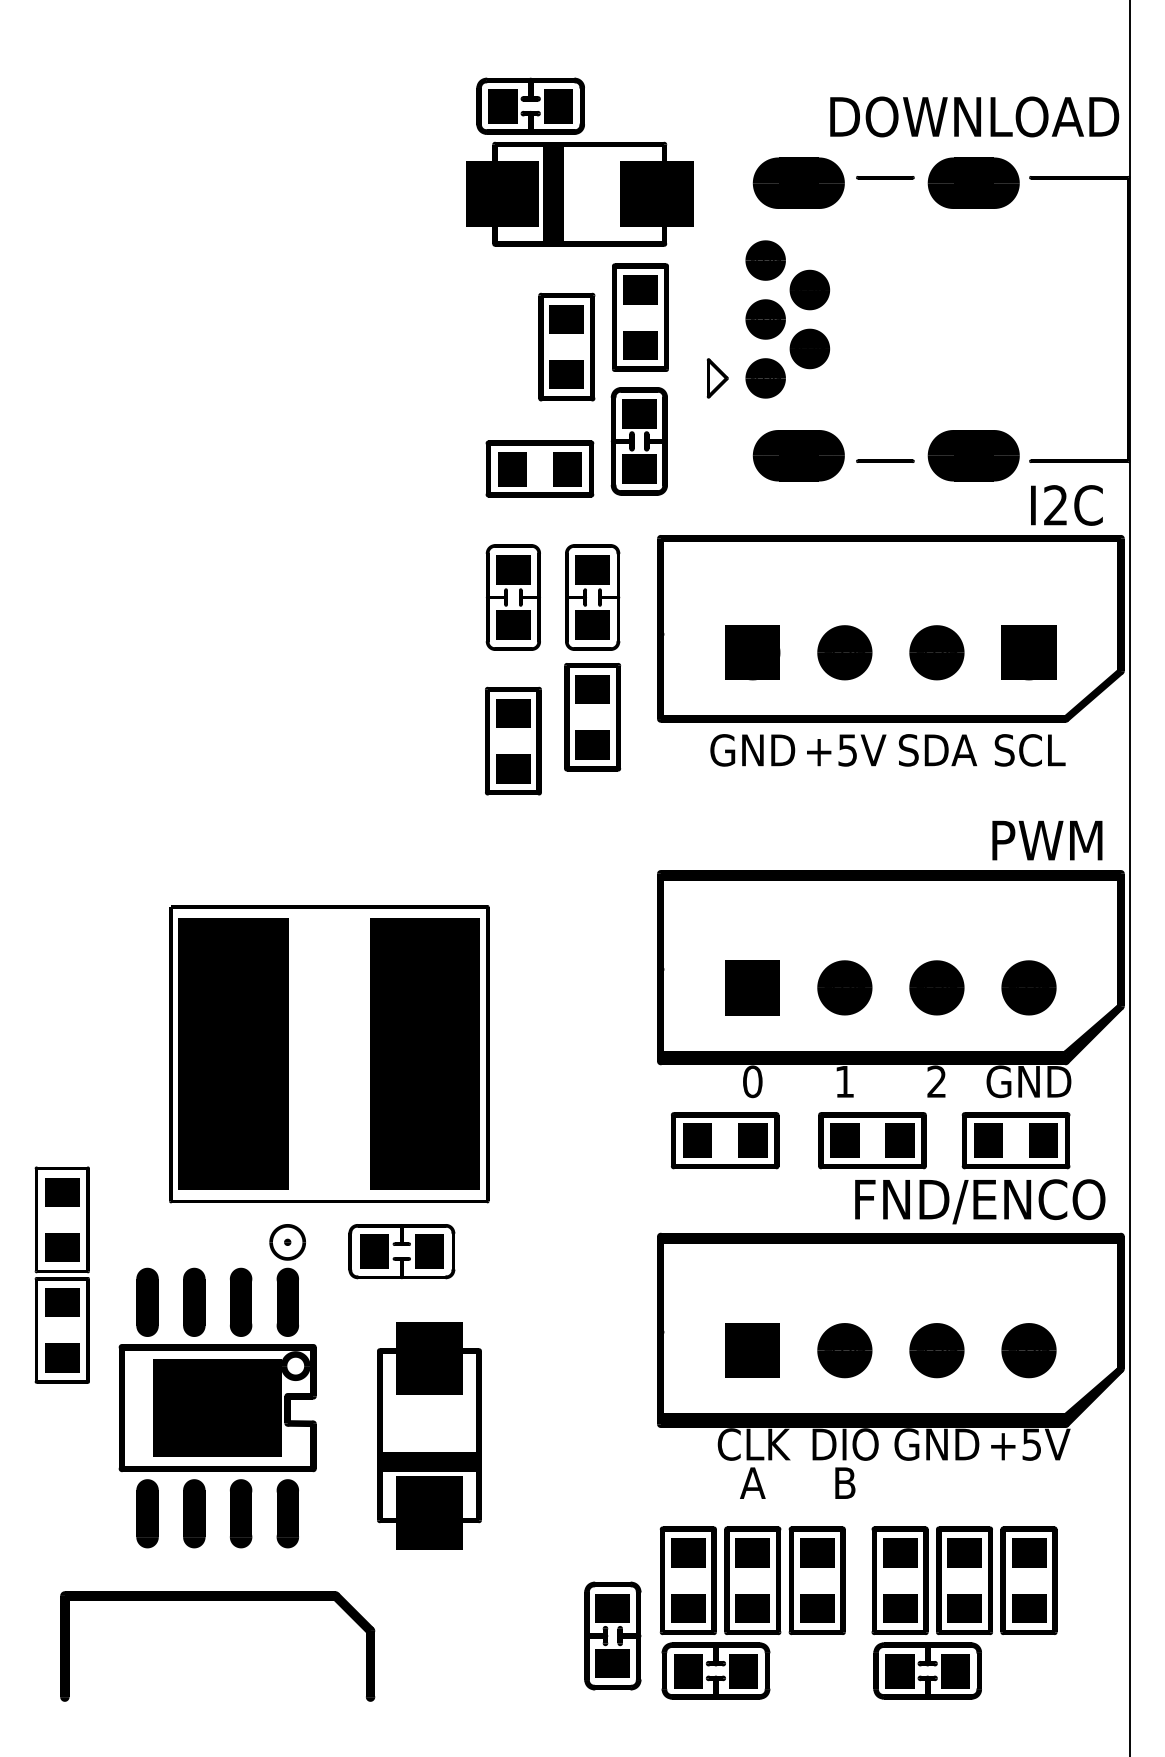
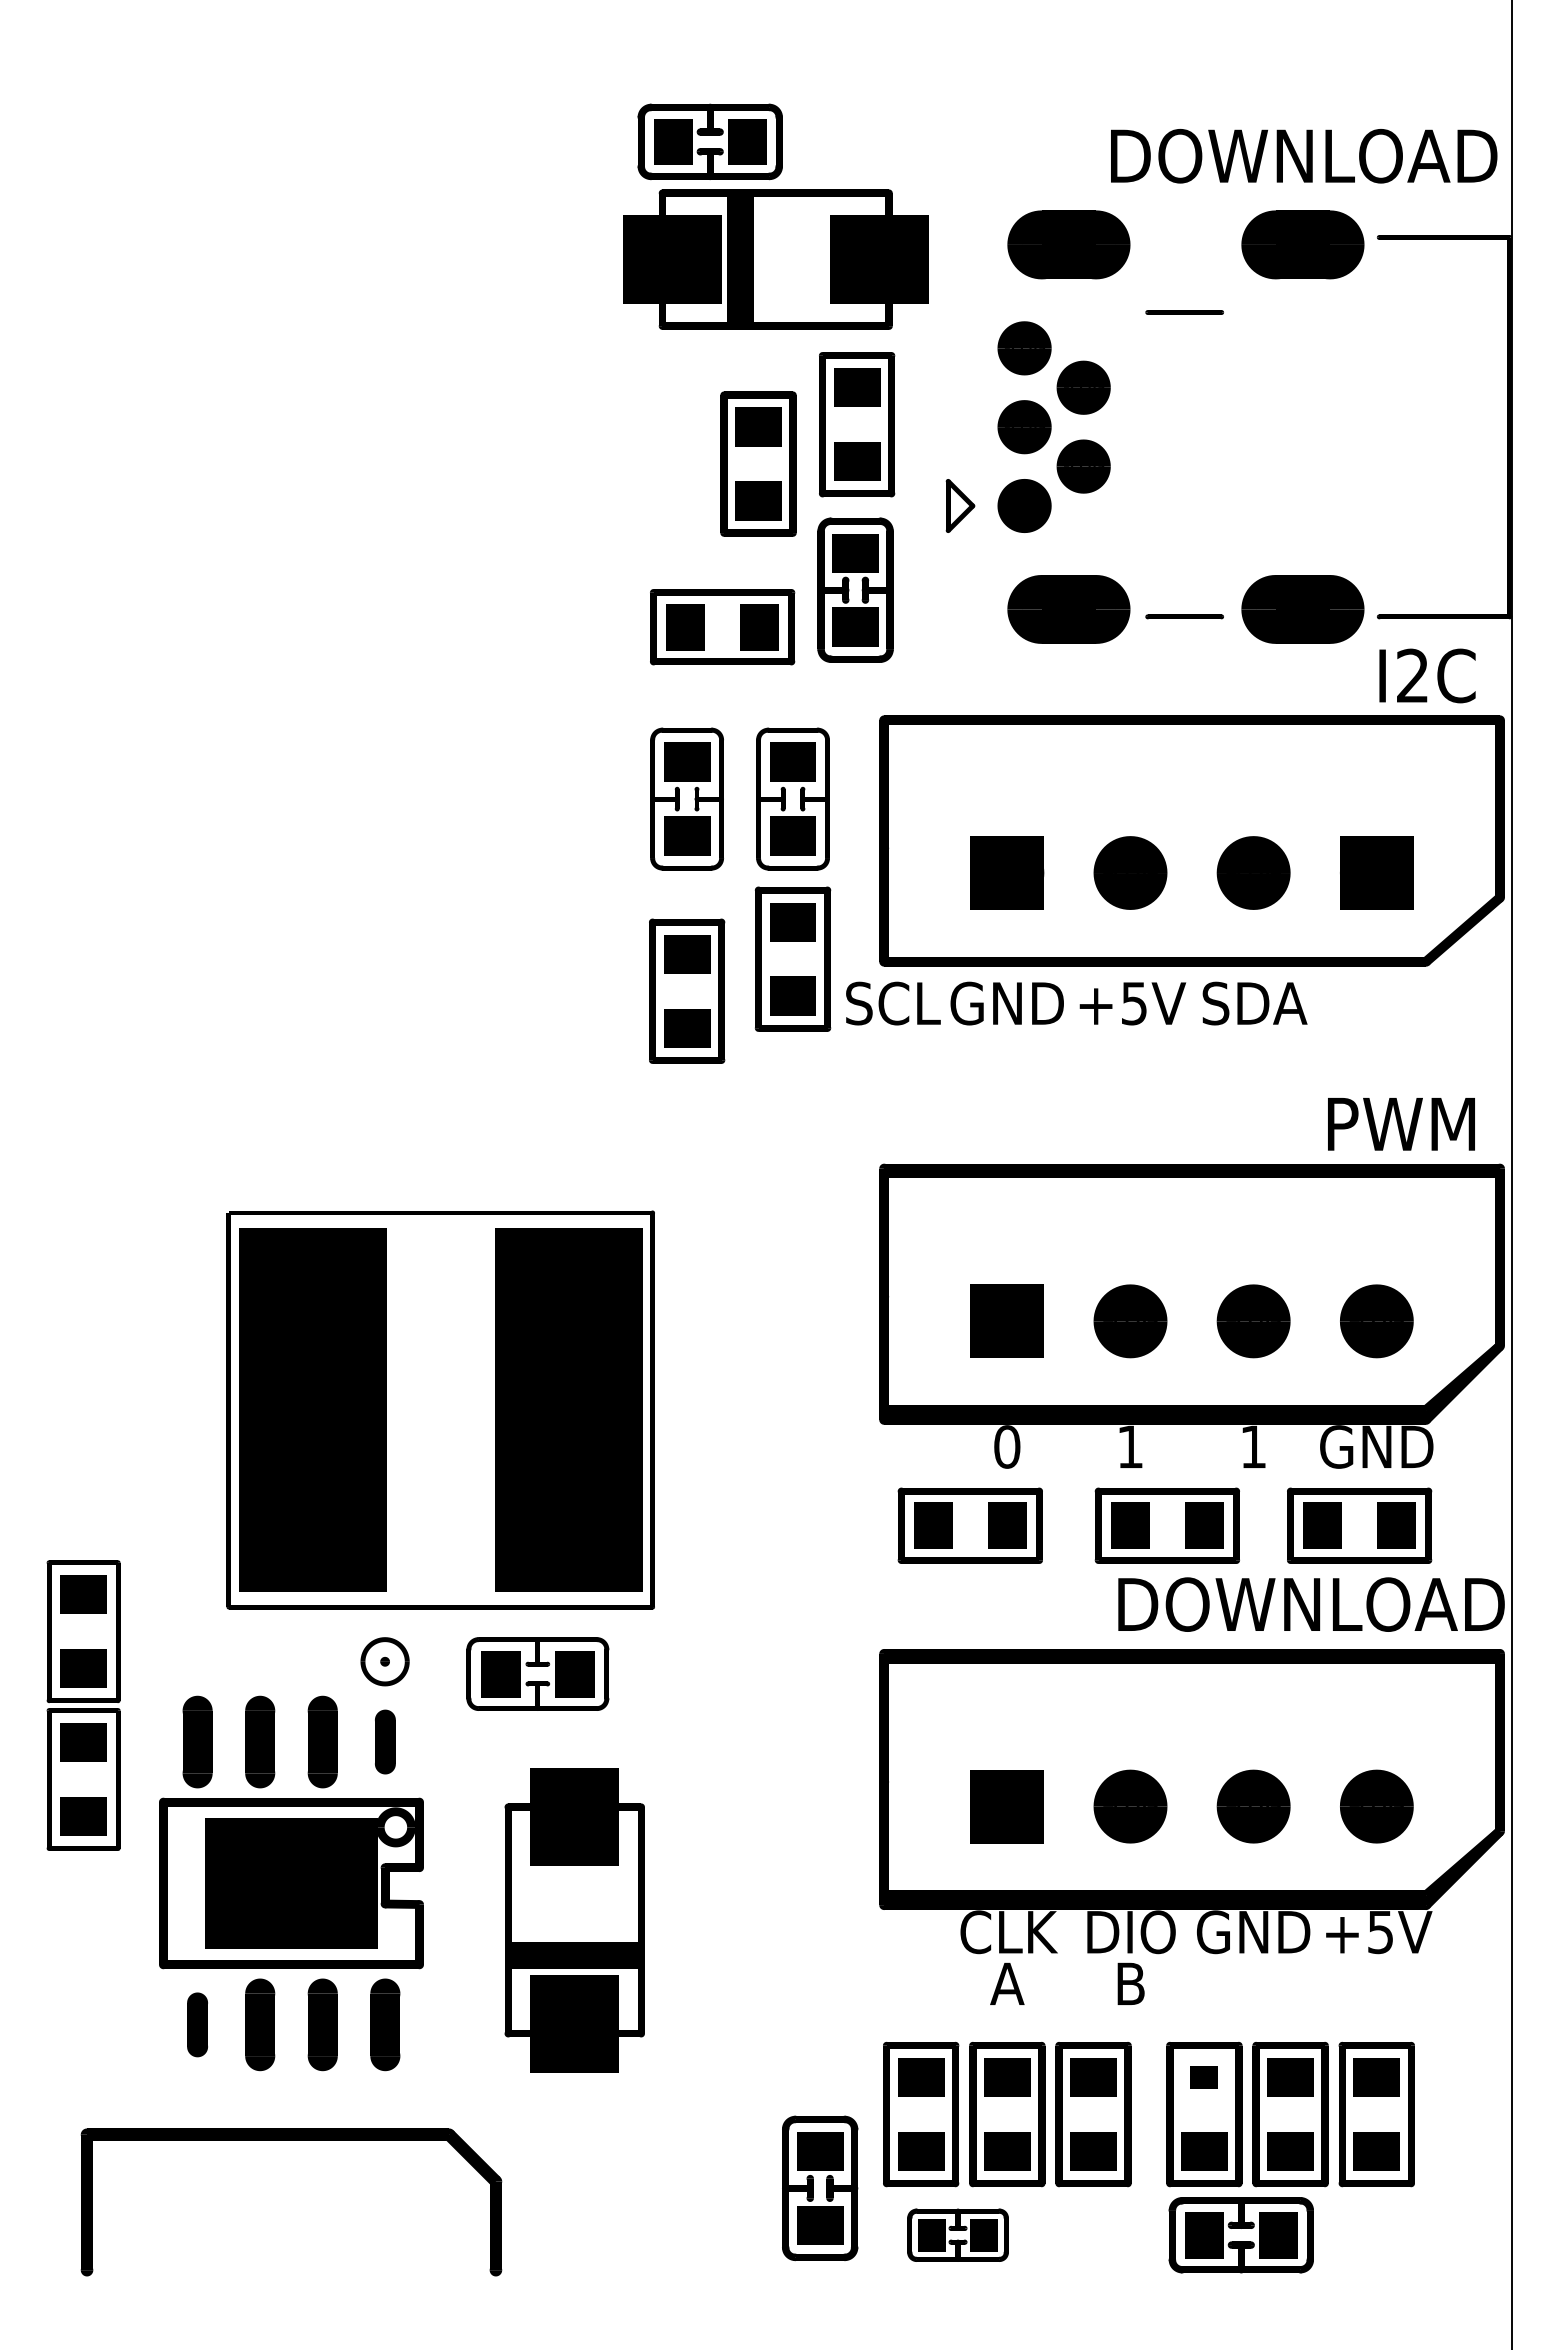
line: (885, 177) -> (1184, 312), moved
text: (1030, 750) -> (893, 1003), moved
text: (936, 1081) -> (1253, 1446), 2 -> 1
text: (980, 1201) -> (1311, 1607), FND/ENCO -> DOWNLOAD
part: (287, 1301) -> (385, 1741), size x0.7
part: (147, 1513) -> (197, 2024), size x0.7
part: (900, 1553) -> (1204, 2077), size x0.6
part: (715, 1671) -> (957, 2235), size x0.7

